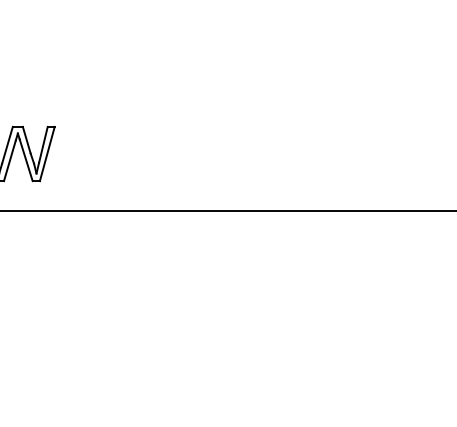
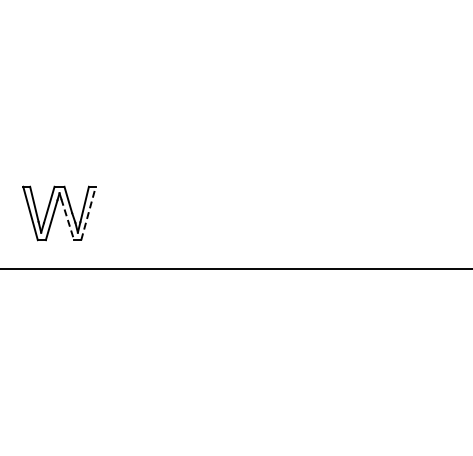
line: (47, 154) -> (88, 213), solid -> dashed
line: (25, 160) -> (67, 219), solid -> dashed

